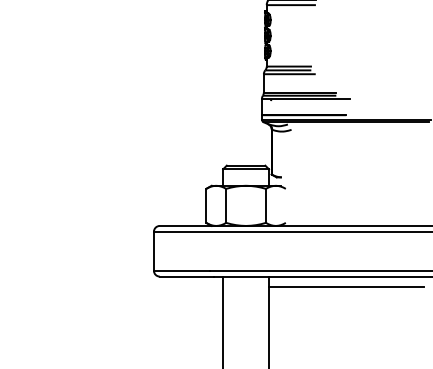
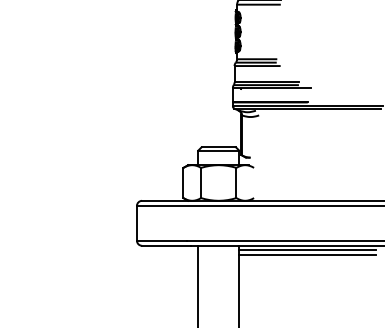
line: (345, 280) -> (307, 249), added

